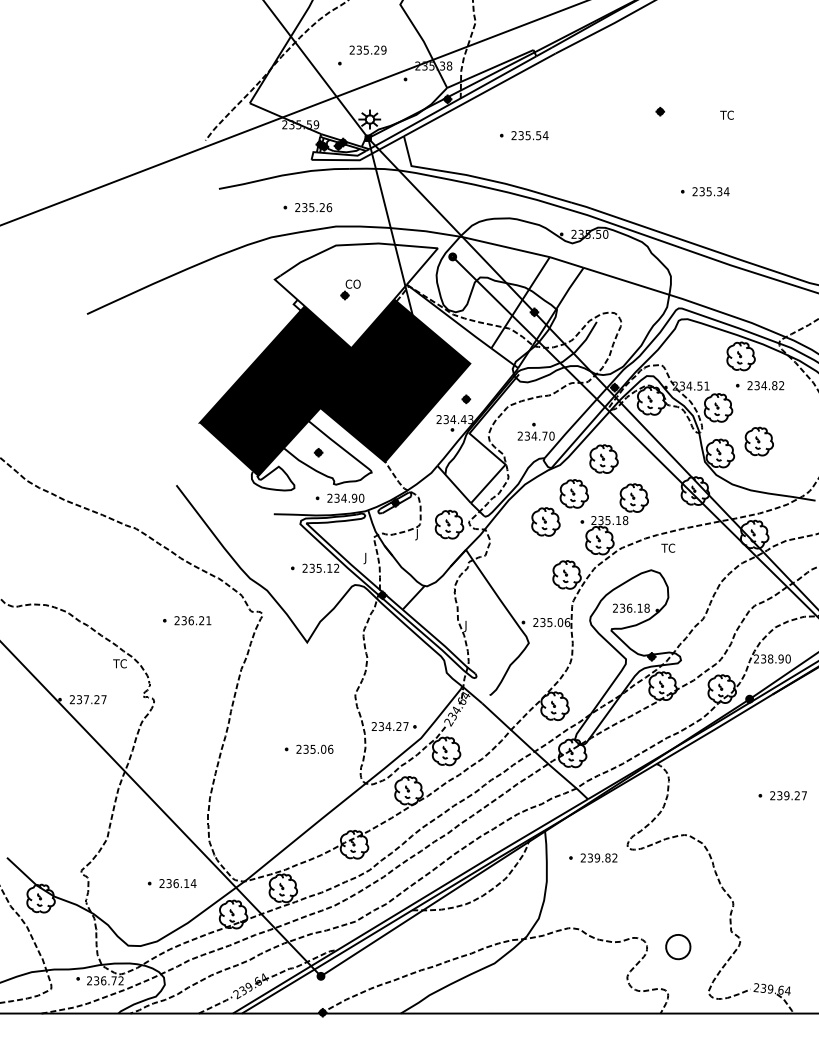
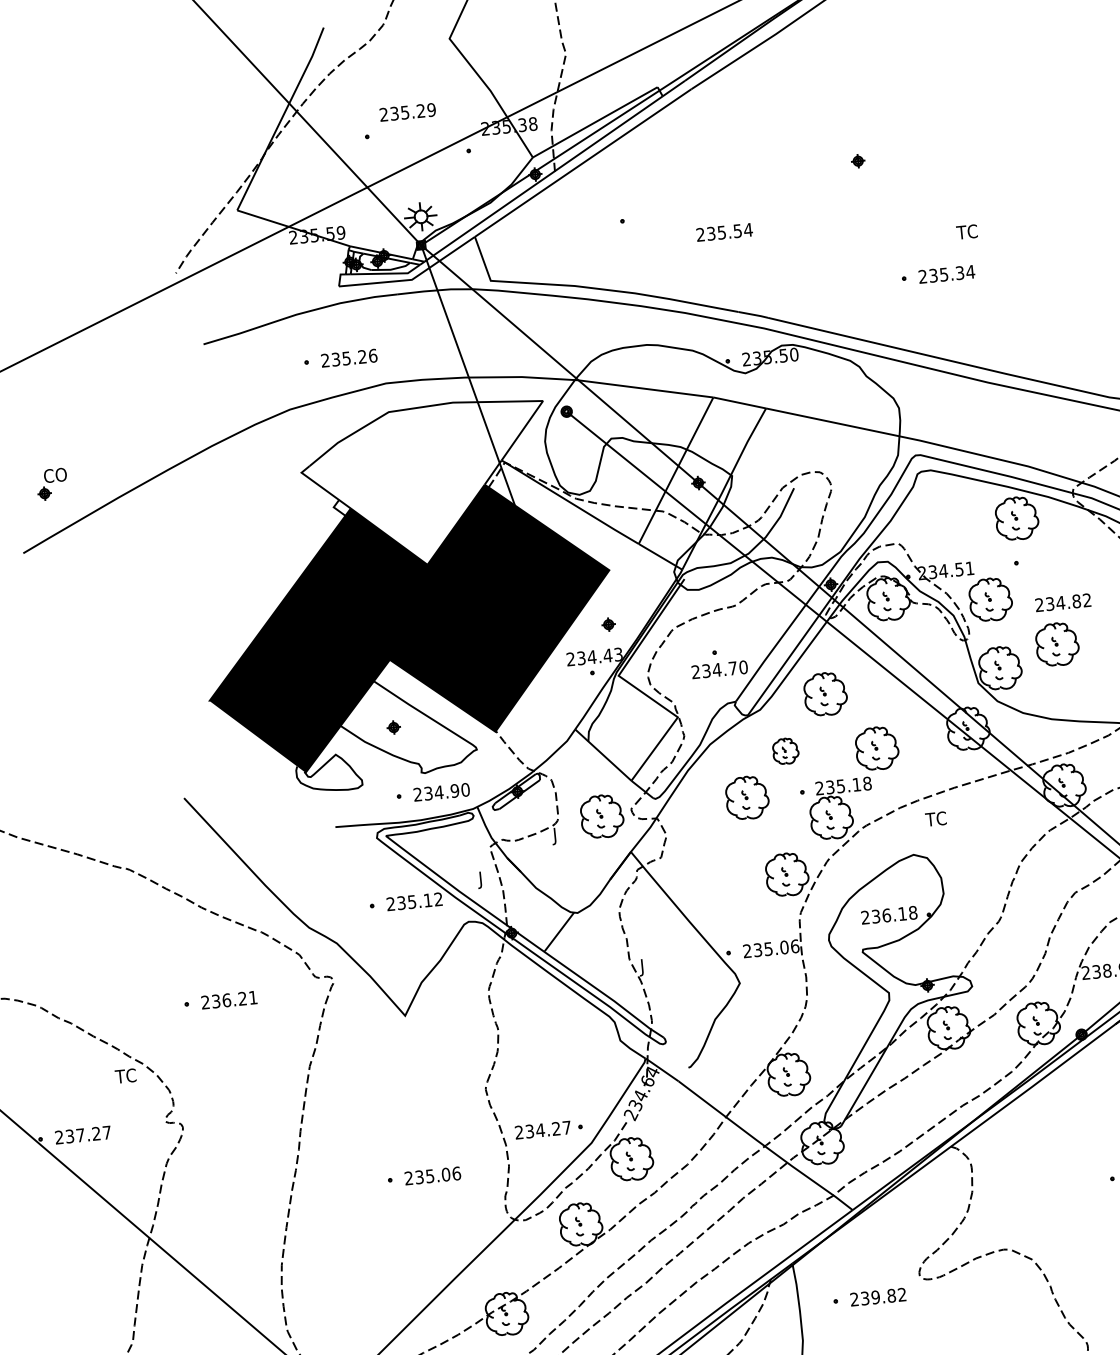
text: (726, 114) -> (966, 230), moved
text: (529, 135) -> (723, 232), moved
part: (350, 289) -> (52, 483), moved
text: (765, 385) -> (1062, 602), moved
part: (573, 493) -> (784, 750), size x0.6

